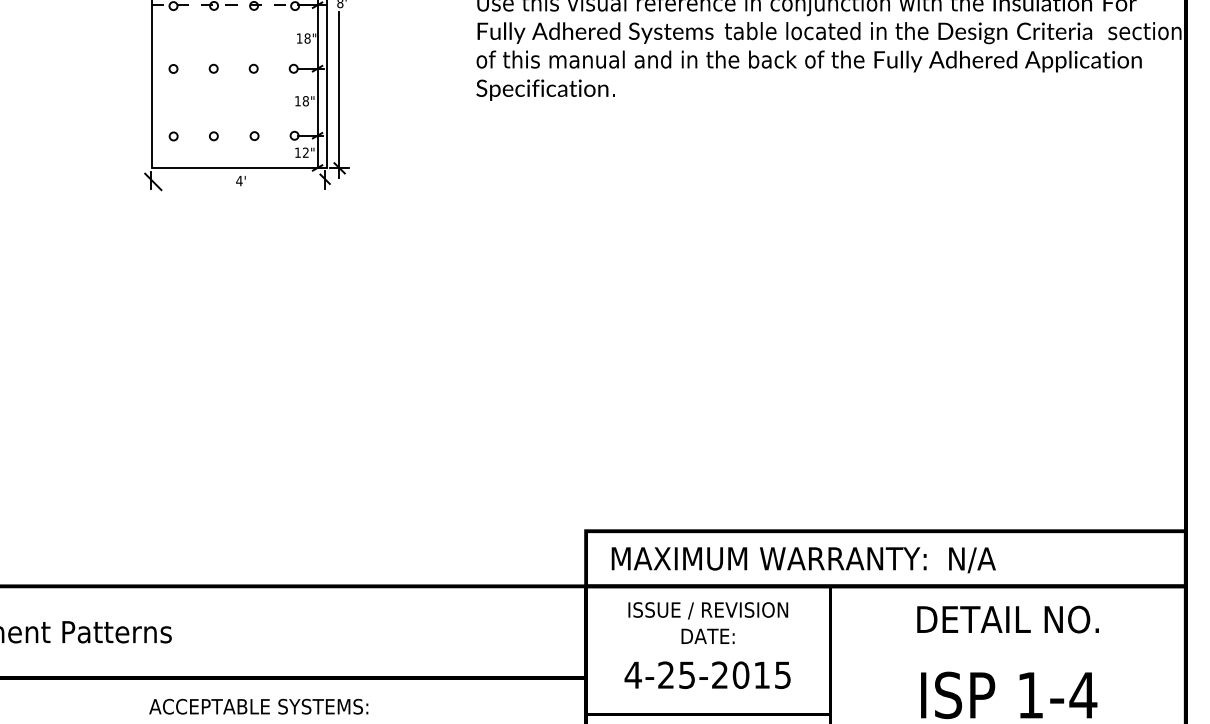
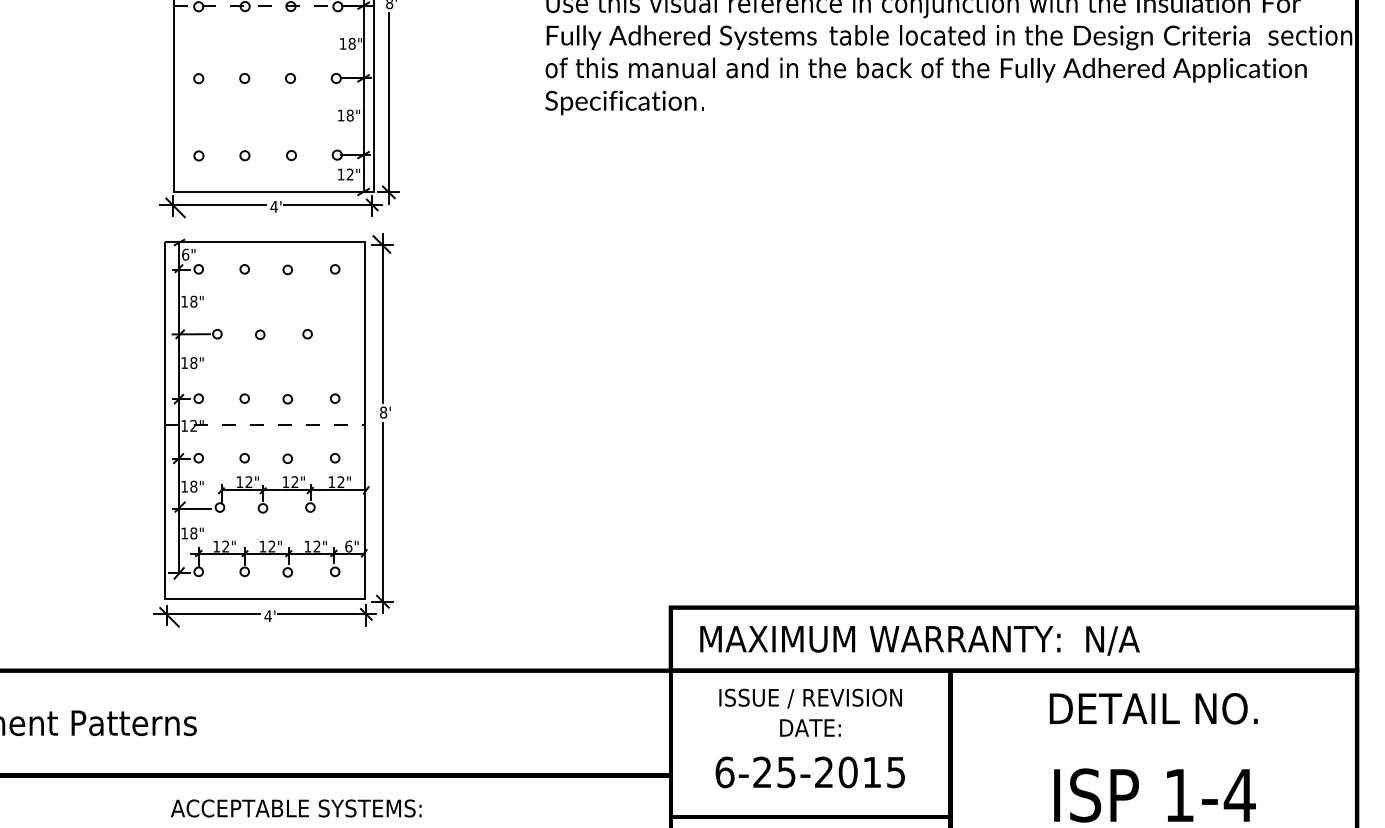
line: (185, 179) -> (212, 205), added
line: (290, 179) -> (332, 205), added
part: (238, 376) -> (273, 430), added
text: (632, 674) -> (723, 771), 4-25-2015 -> 6-25-2015

